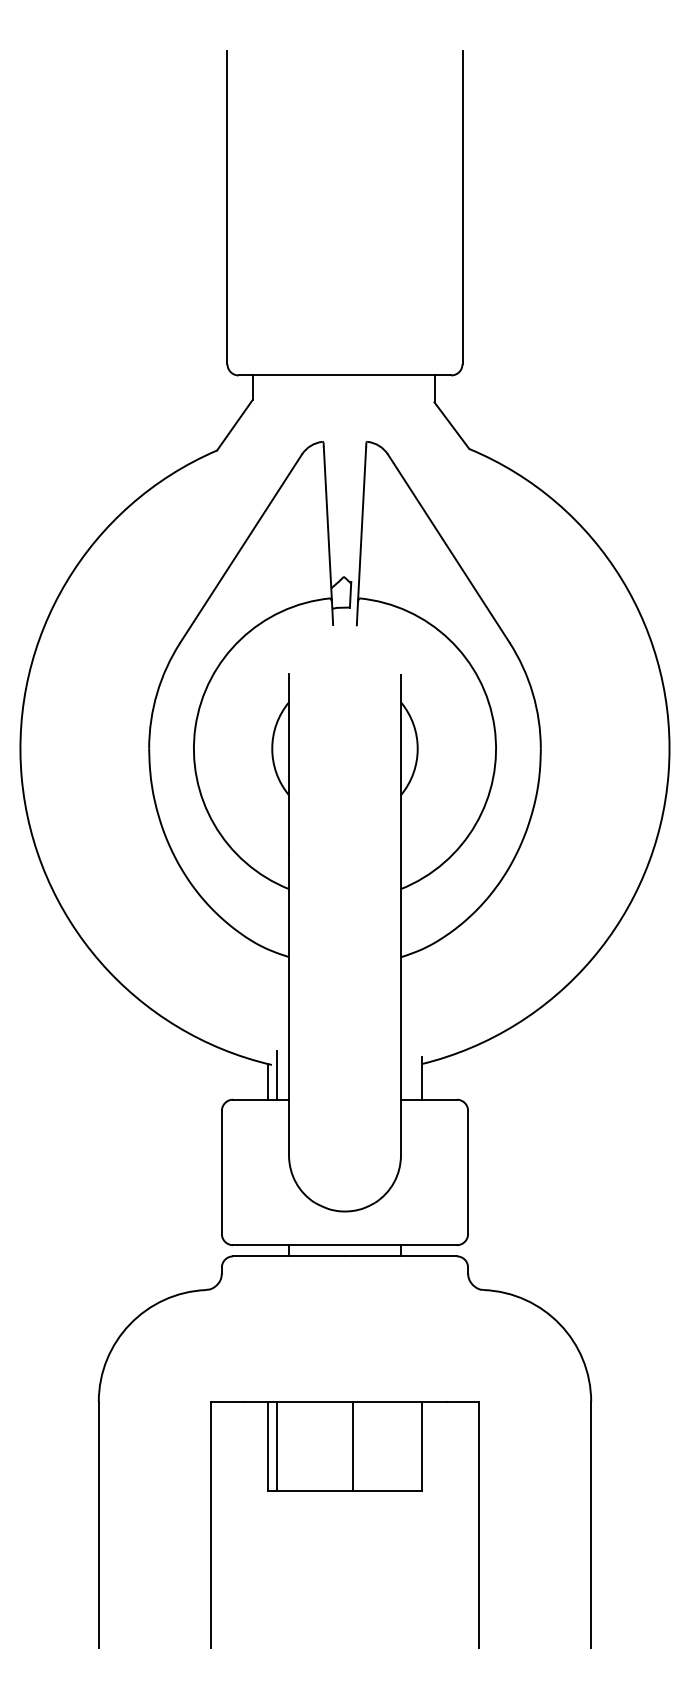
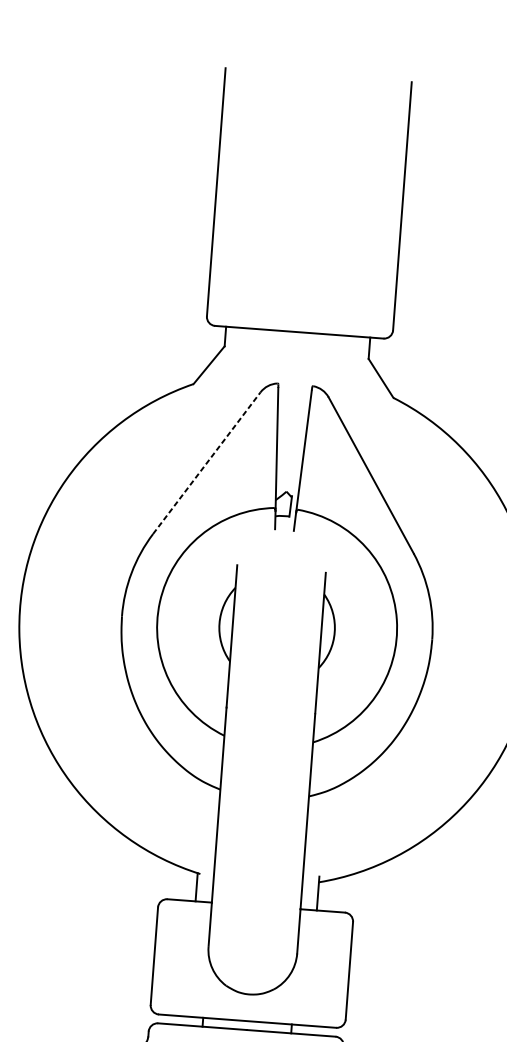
line: (241, 548) -> (207, 463), solid -> dashed
line: (276, 1075) -> (203, 882), removed

